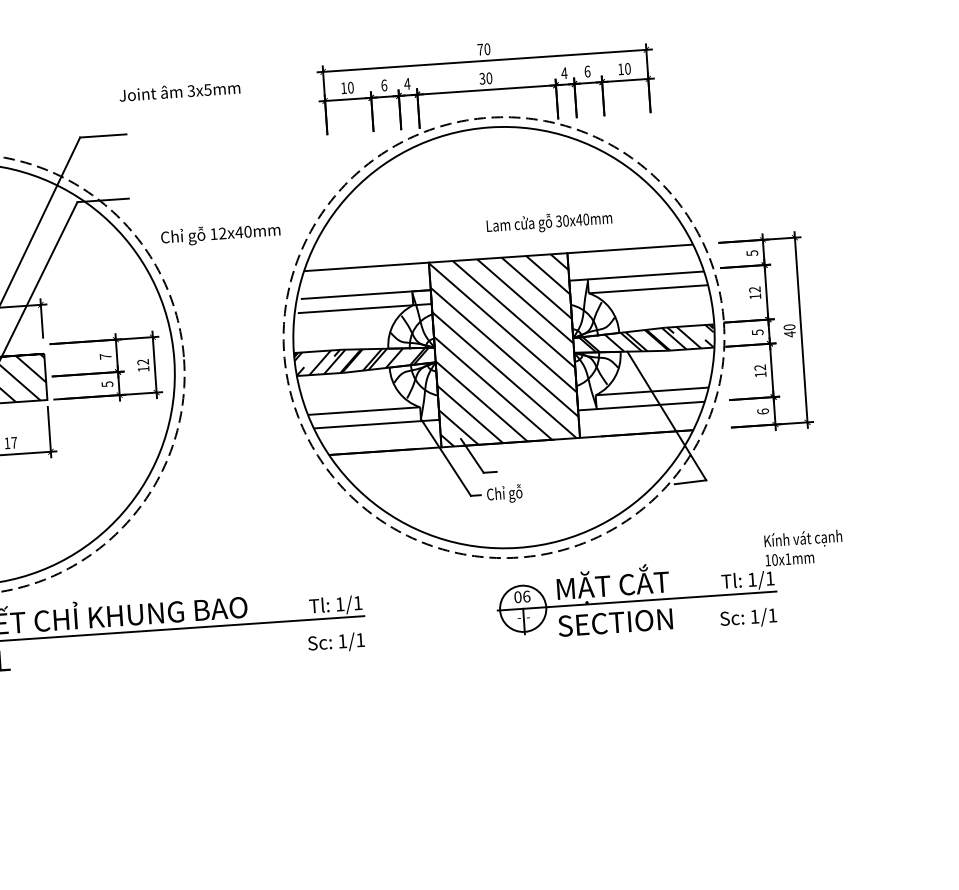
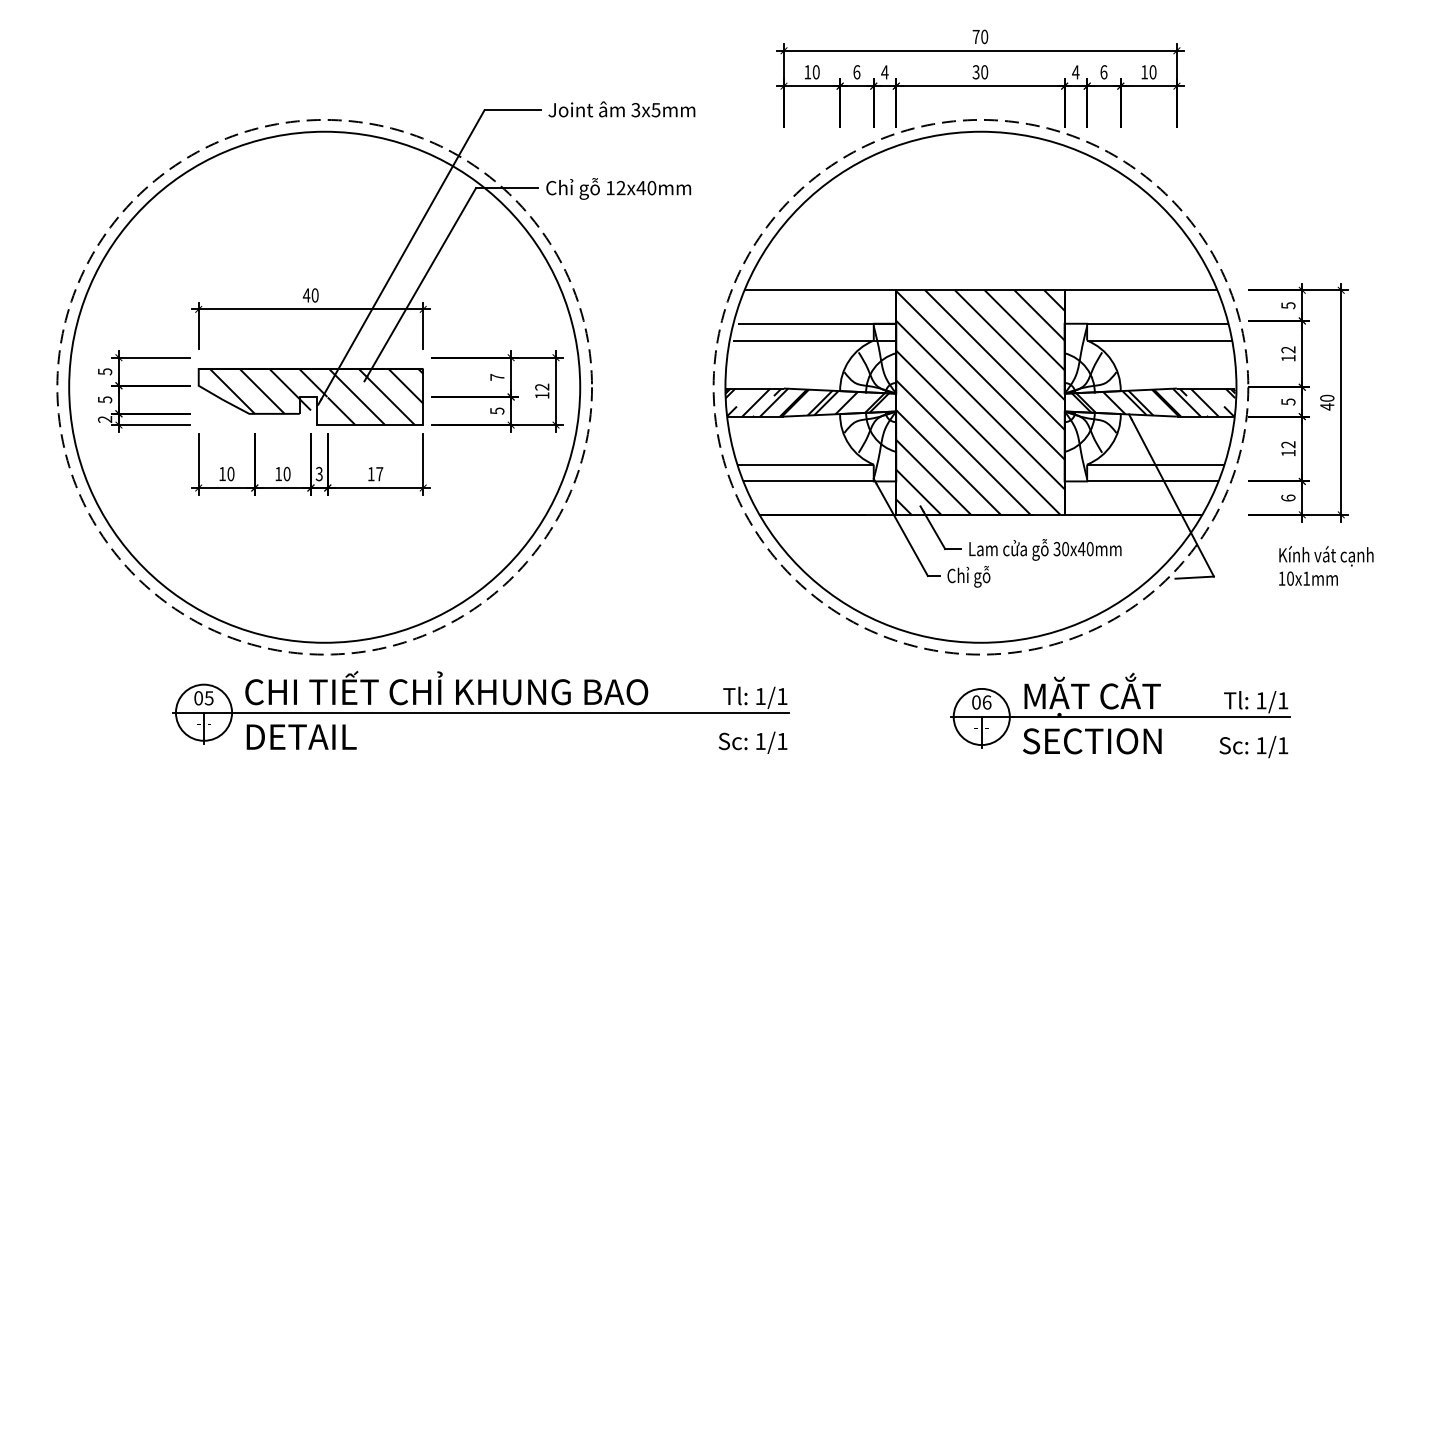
text: (179, 91) -> (621, 109), moved
text: (549, 222) -> (1045, 549), moved
text: (220, 234) -> (618, 188), moved
text: (803, 547) -> (1326, 565), moved

